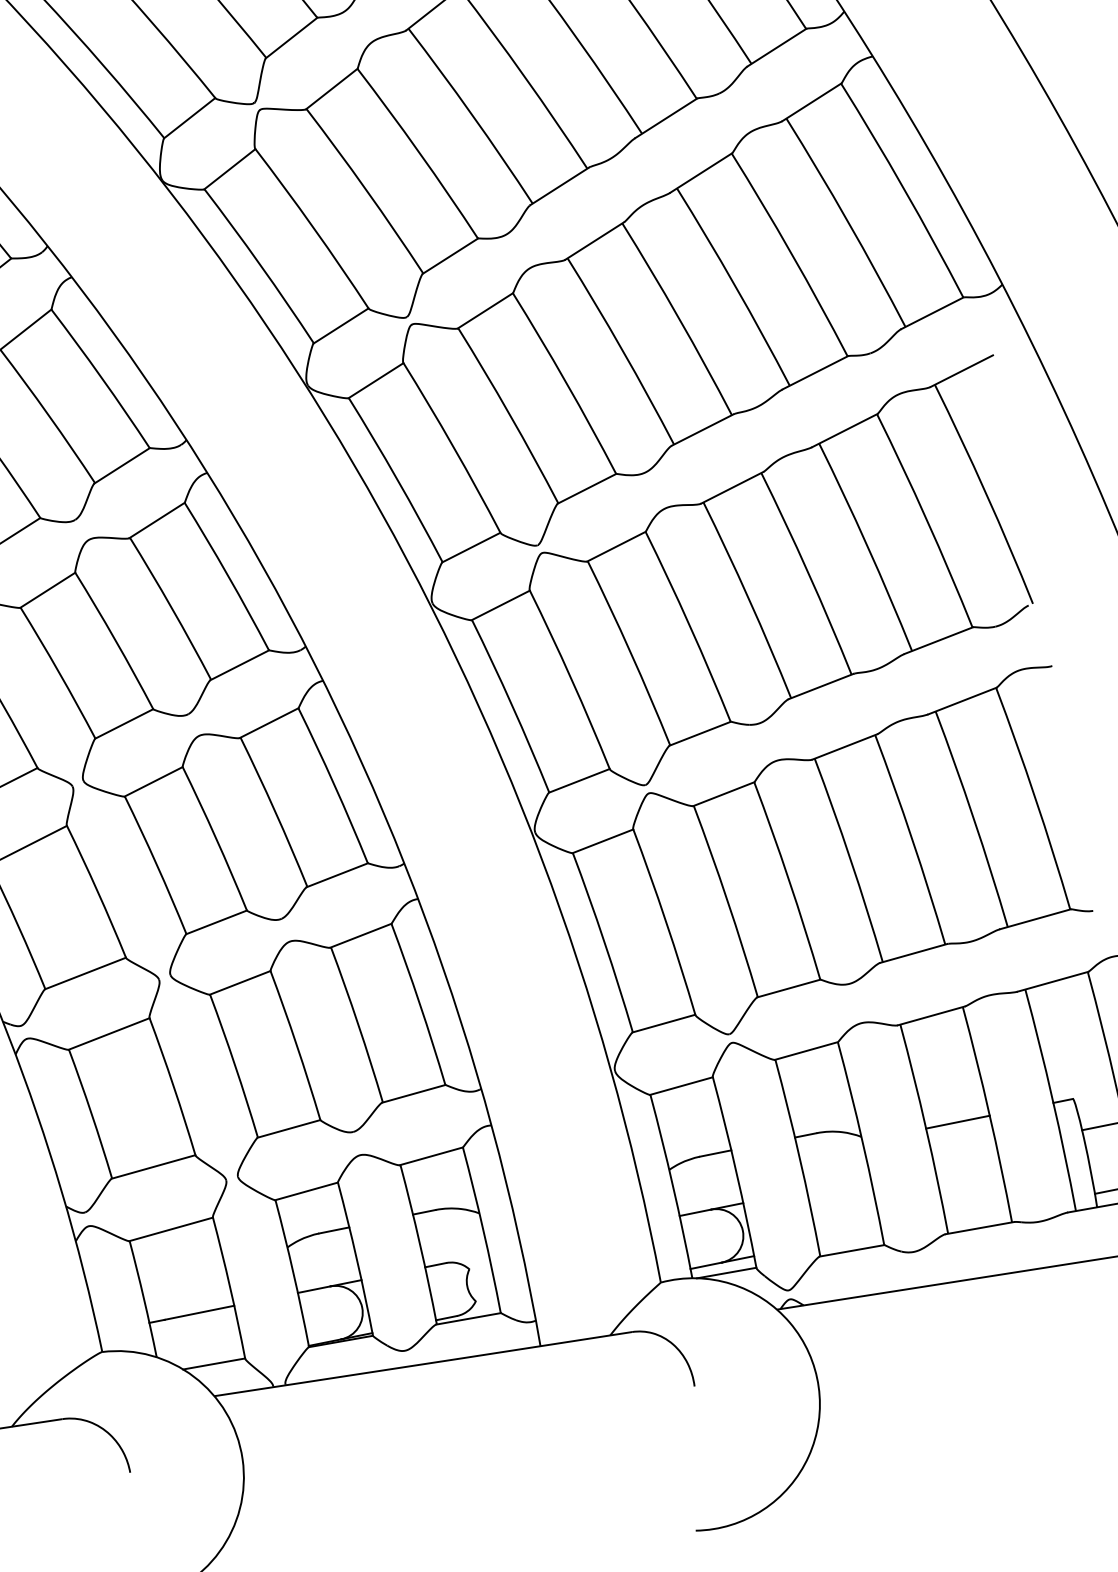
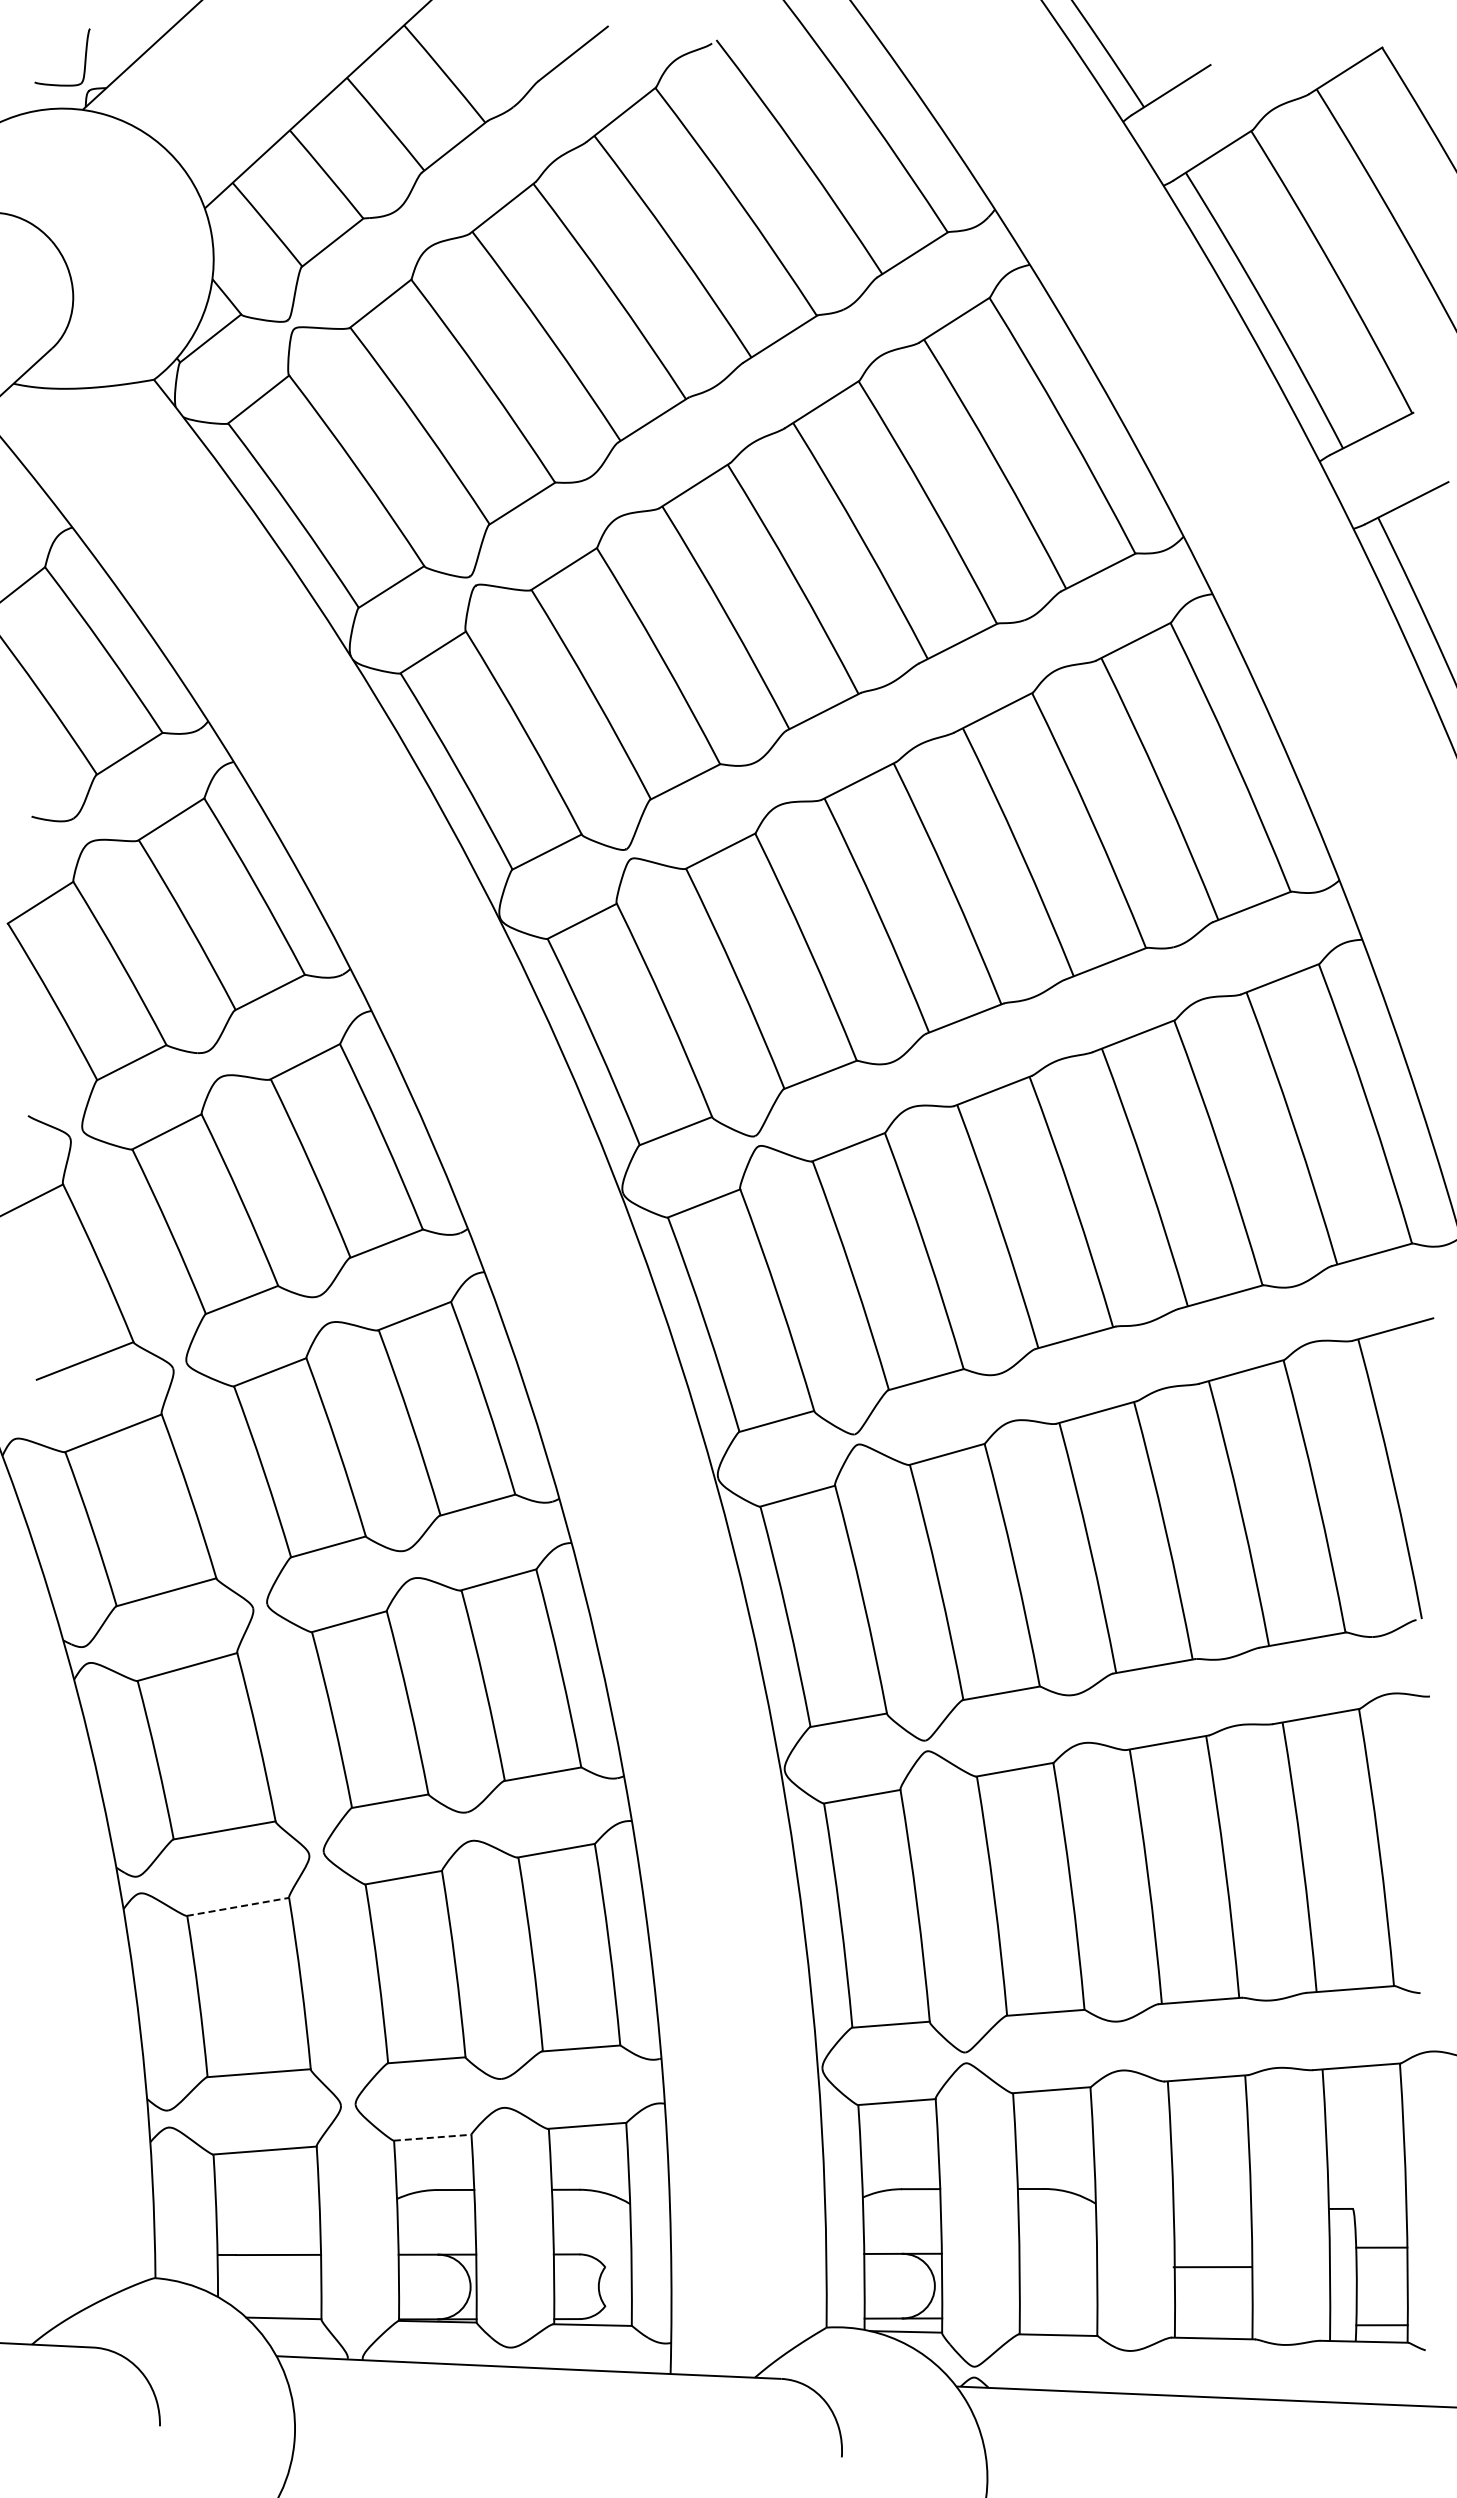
line: (109, 1033) -> (238, 1906), solid -> dashed
line: (958, 1122) -> (1212, 2267), moved
line: (306, 1191) -> (432, 2137), solid -> dashed

